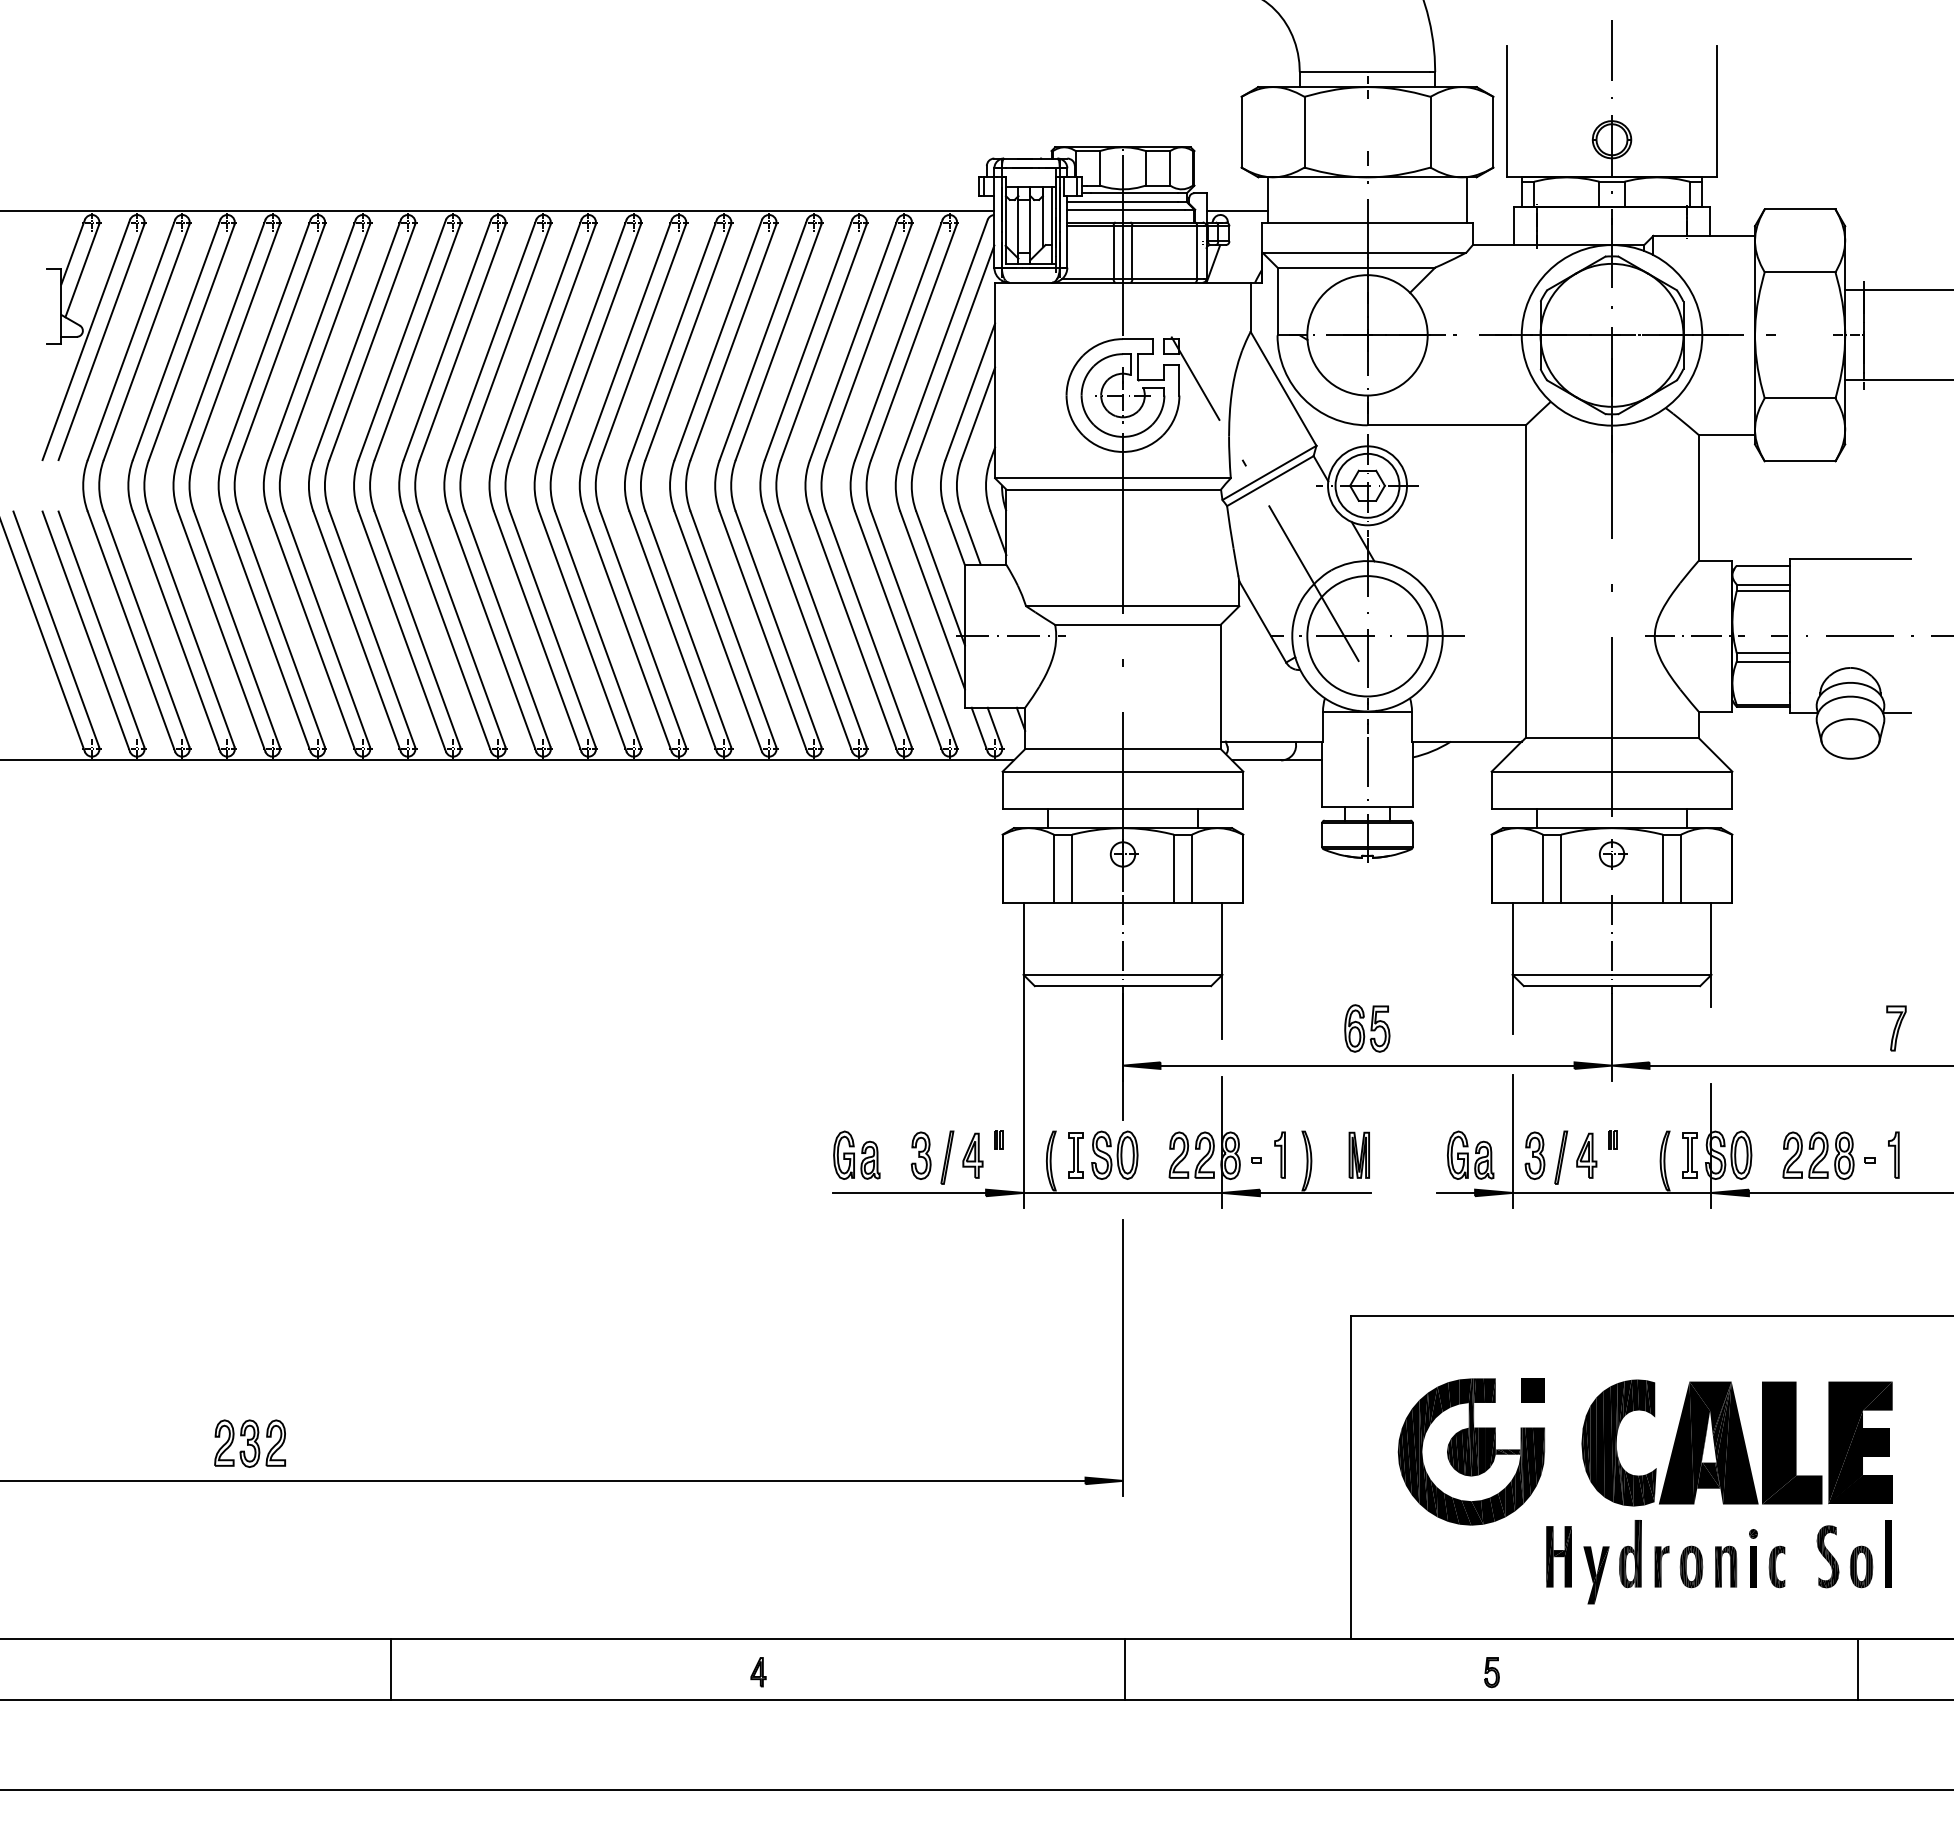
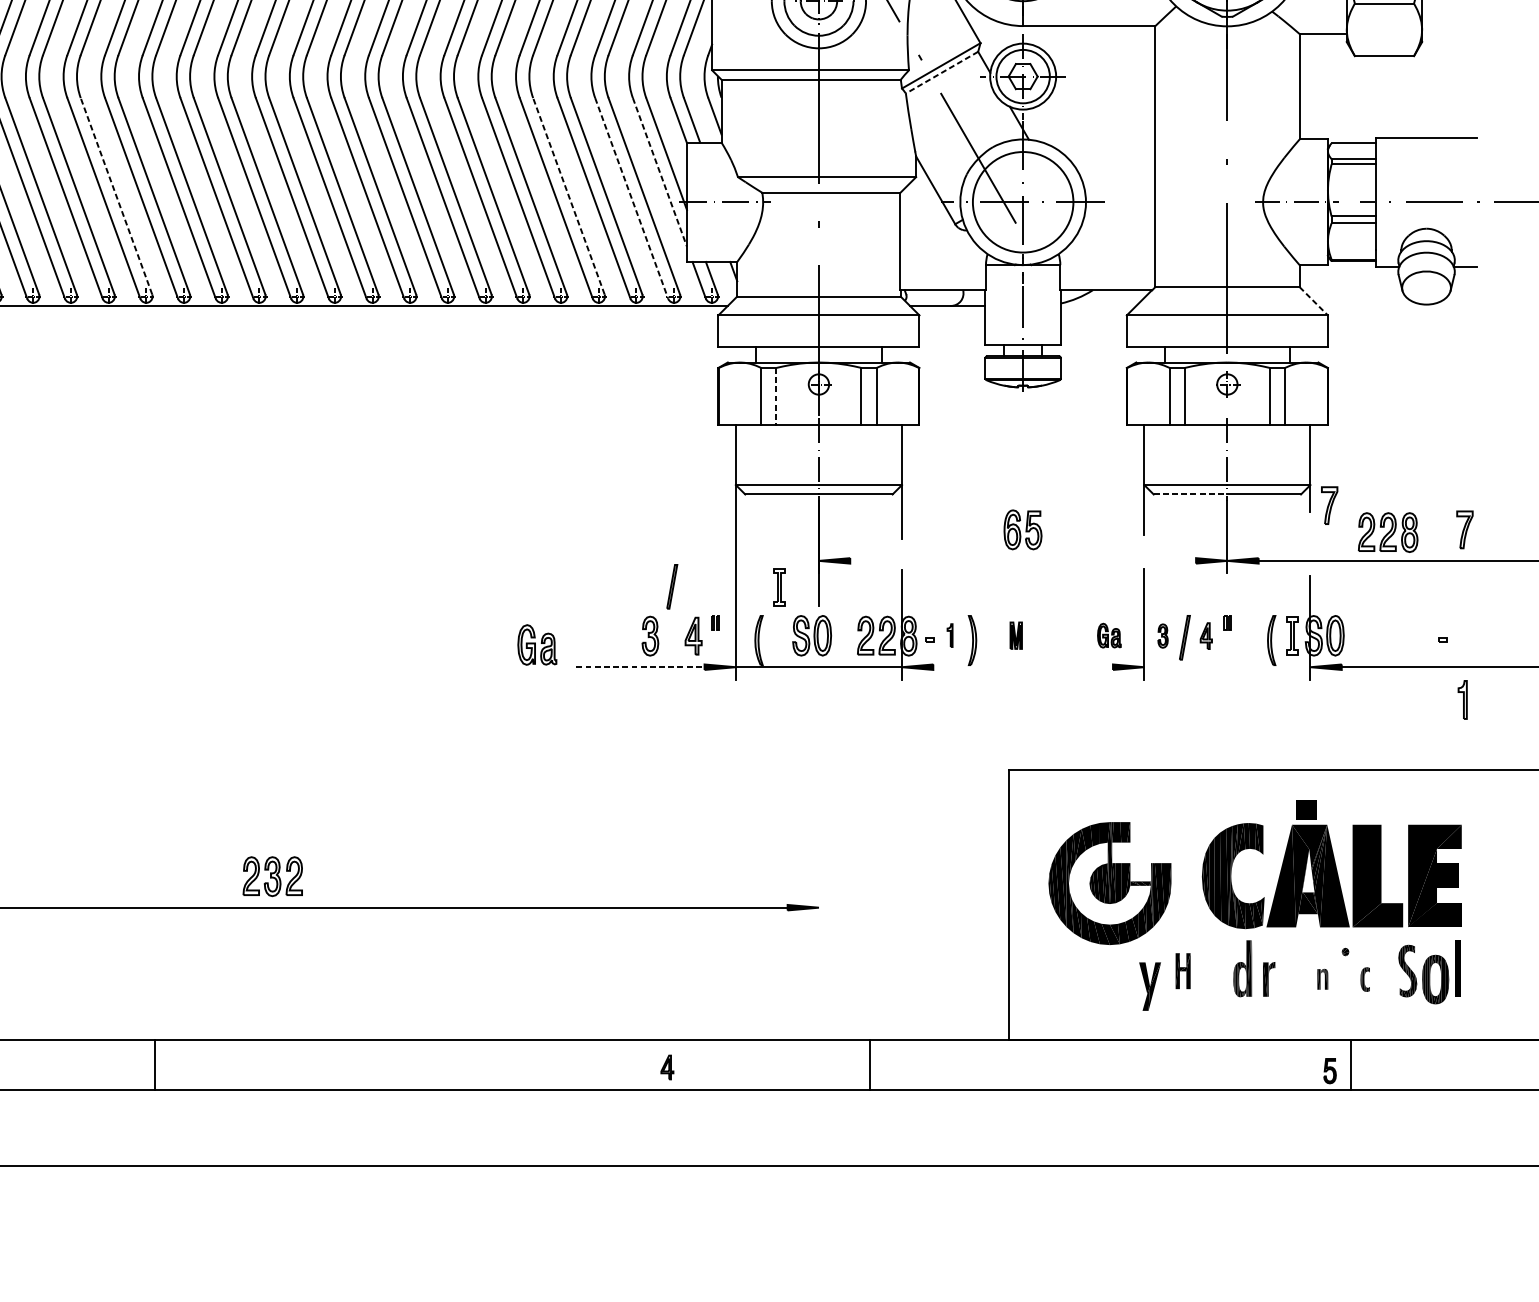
line: (1270, 481) -> (942, 73), solid -> dashed
line: (932, 600) -> (659, 172), solid -> dashed
line: (281, 628) -> (116, 195), solid -> dashed
line: (823, 628) -> (568, 195), solid -> dashed
line: (898, 631) -> (631, 198), solid -> dashed
line: (1715, 754) -> (1313, 301), solid -> dashed
line: (1072, 869) -> (776, 397), solid -> dashed
line: (1568, 986) -> (1191, 494), solid -> dashed
part: (1734, 999) -> (1329, 505), added
line: (1367, 1065) -> (1023, 560), removed
part: (856, 1154) -> (537, 644), moved
part: (1279, 1154) -> (949, 635), size x0.6
part: (1358, 1154) -> (1015, 635), size x0.7
part: (1470, 1154) -> (1109, 635), size x0.6
part: (1893, 1154) -> (1462, 699), moved
part: (1075, 1155) -> (779, 587), moved
part: (1534, 1155) -> (1162, 635), size x0.6
part: (1586, 1155) -> (1206, 635), size x0.7
part: (1818, 1155) -> (1388, 532), moved
part: (947, 1157) -> (672, 586), moved
line: (909, 1192) -> (640, 666), solid -> dashed
line: (1315, 1192) -> (979, 666), removed
line: (1456, 1192) -> (1097, 666), removed
line: (1611, 1192) -> (1226, 666), removed
line: (1123, 1357) -> (819, 804), removed
part: (1532, 1390) -> (1306, 809), moved
part: (249, 1443) -> (272, 876), moved
part: (1558, 1556) -> (1182, 970), size x0.7
part: (1691, 1566) -> (1293, 979), removed
part: (1726, 1566) -> (1322, 979), size x0.6
part: (1753, 1566) -> (1345, 979), removed
part: (1776, 1566) -> (1364, 979), size x0.7
part: (1861, 1566) -> (1435, 979), size x1.4
part: (1596, 1575) -> (1150, 986), moved
line: (391, 1669) -> (155, 1065), moved
line: (1124, 1669) -> (869, 1065), moved
line: (1858, 1669) -> (1351, 1065), moved
part: (758, 1672) -> (667, 1067), moved
part: (1491, 1672) -> (1329, 1071), moved

